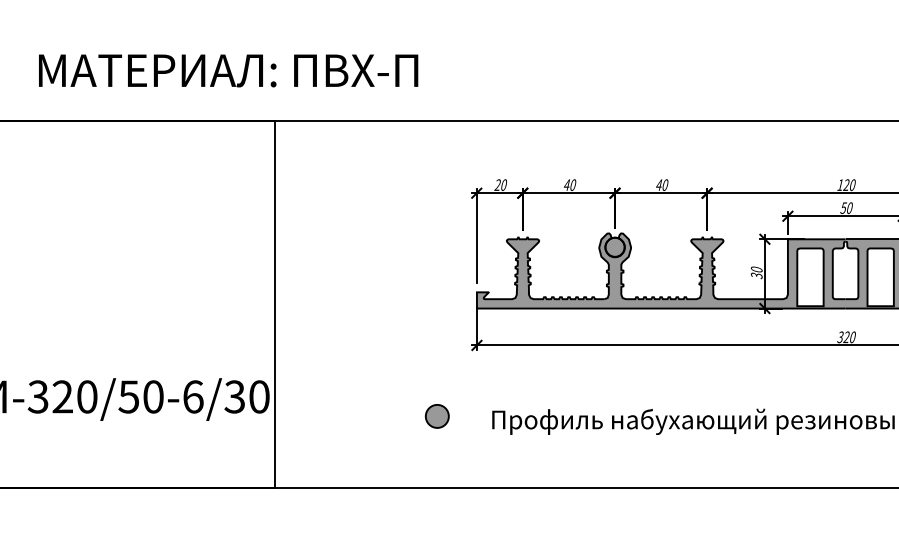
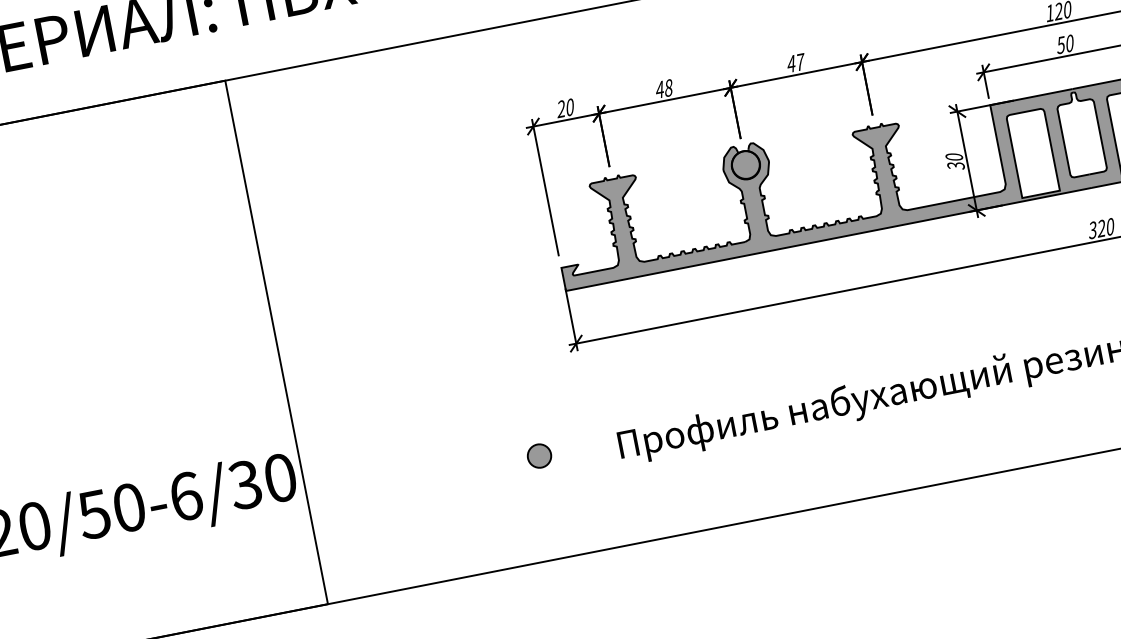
text: (665, 184) -> (800, 61), 40 -> 47
text: (573, 185) -> (669, 88), 40 -> 48
part: (436, 416) -> (538, 456), size x0.7

